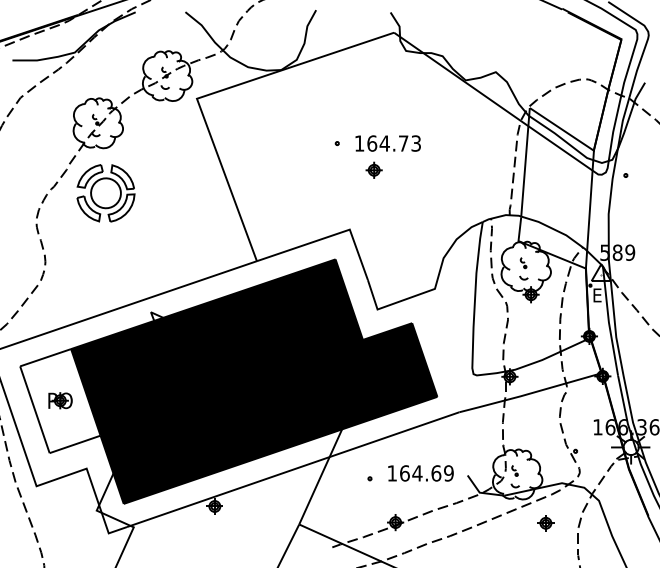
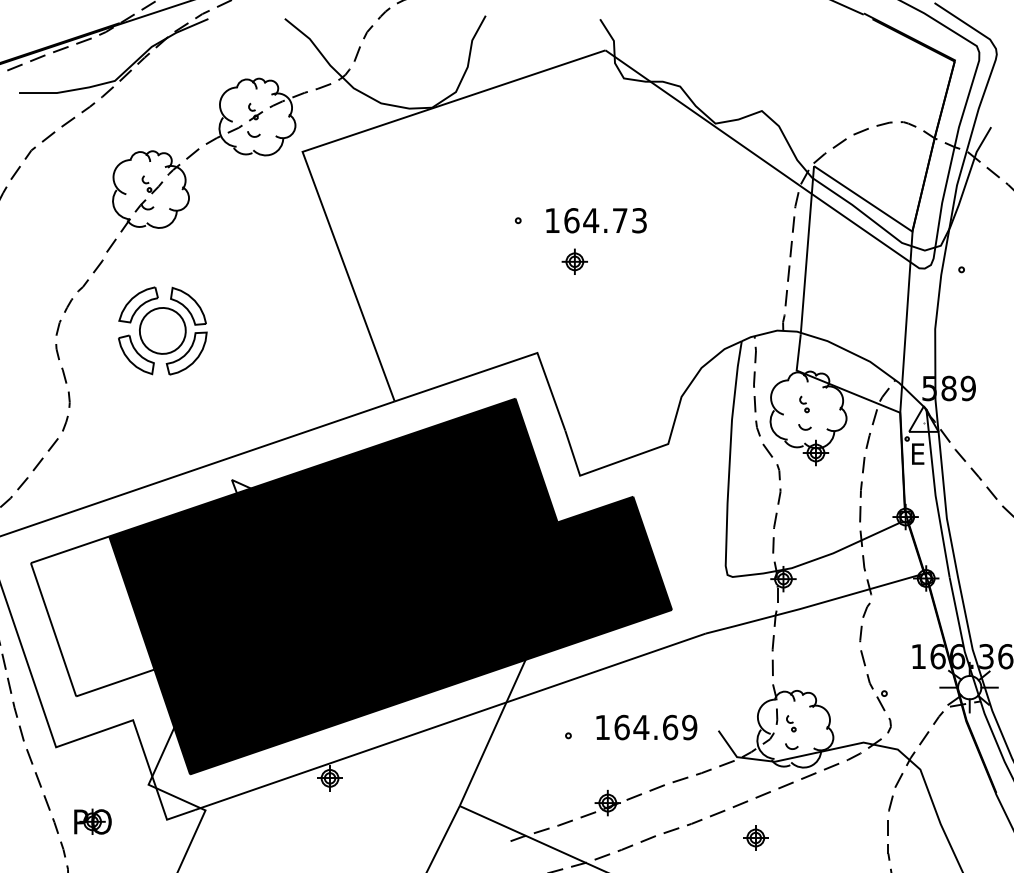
part: (105, 193) -> (162, 331), moved
part: (60, 400) -> (92, 821), moved
part: (545, 523) -> (755, 838), moved

